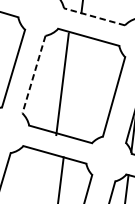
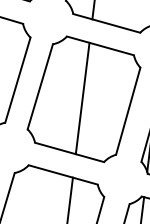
line: (94, 16) -> (106, 23), dashed -> solid
line: (34, 75) -> (40, 87), dashed -> solid
line: (62, 84) -> (82, 98), moved

